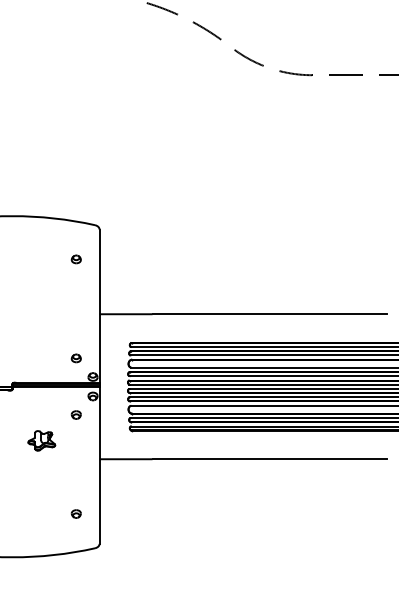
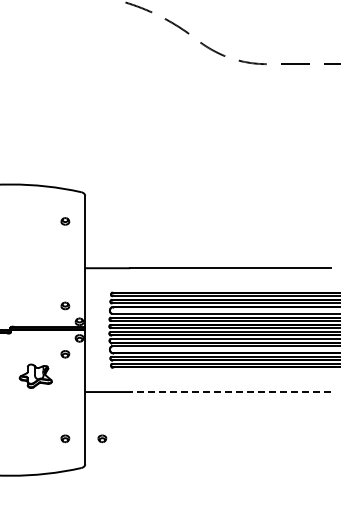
part: (41, 441) -> (35, 376), size x1.4
line: (268, 459) -> (229, 392), solid -> dashed
part: (119, 513) -> (102, 438), added

